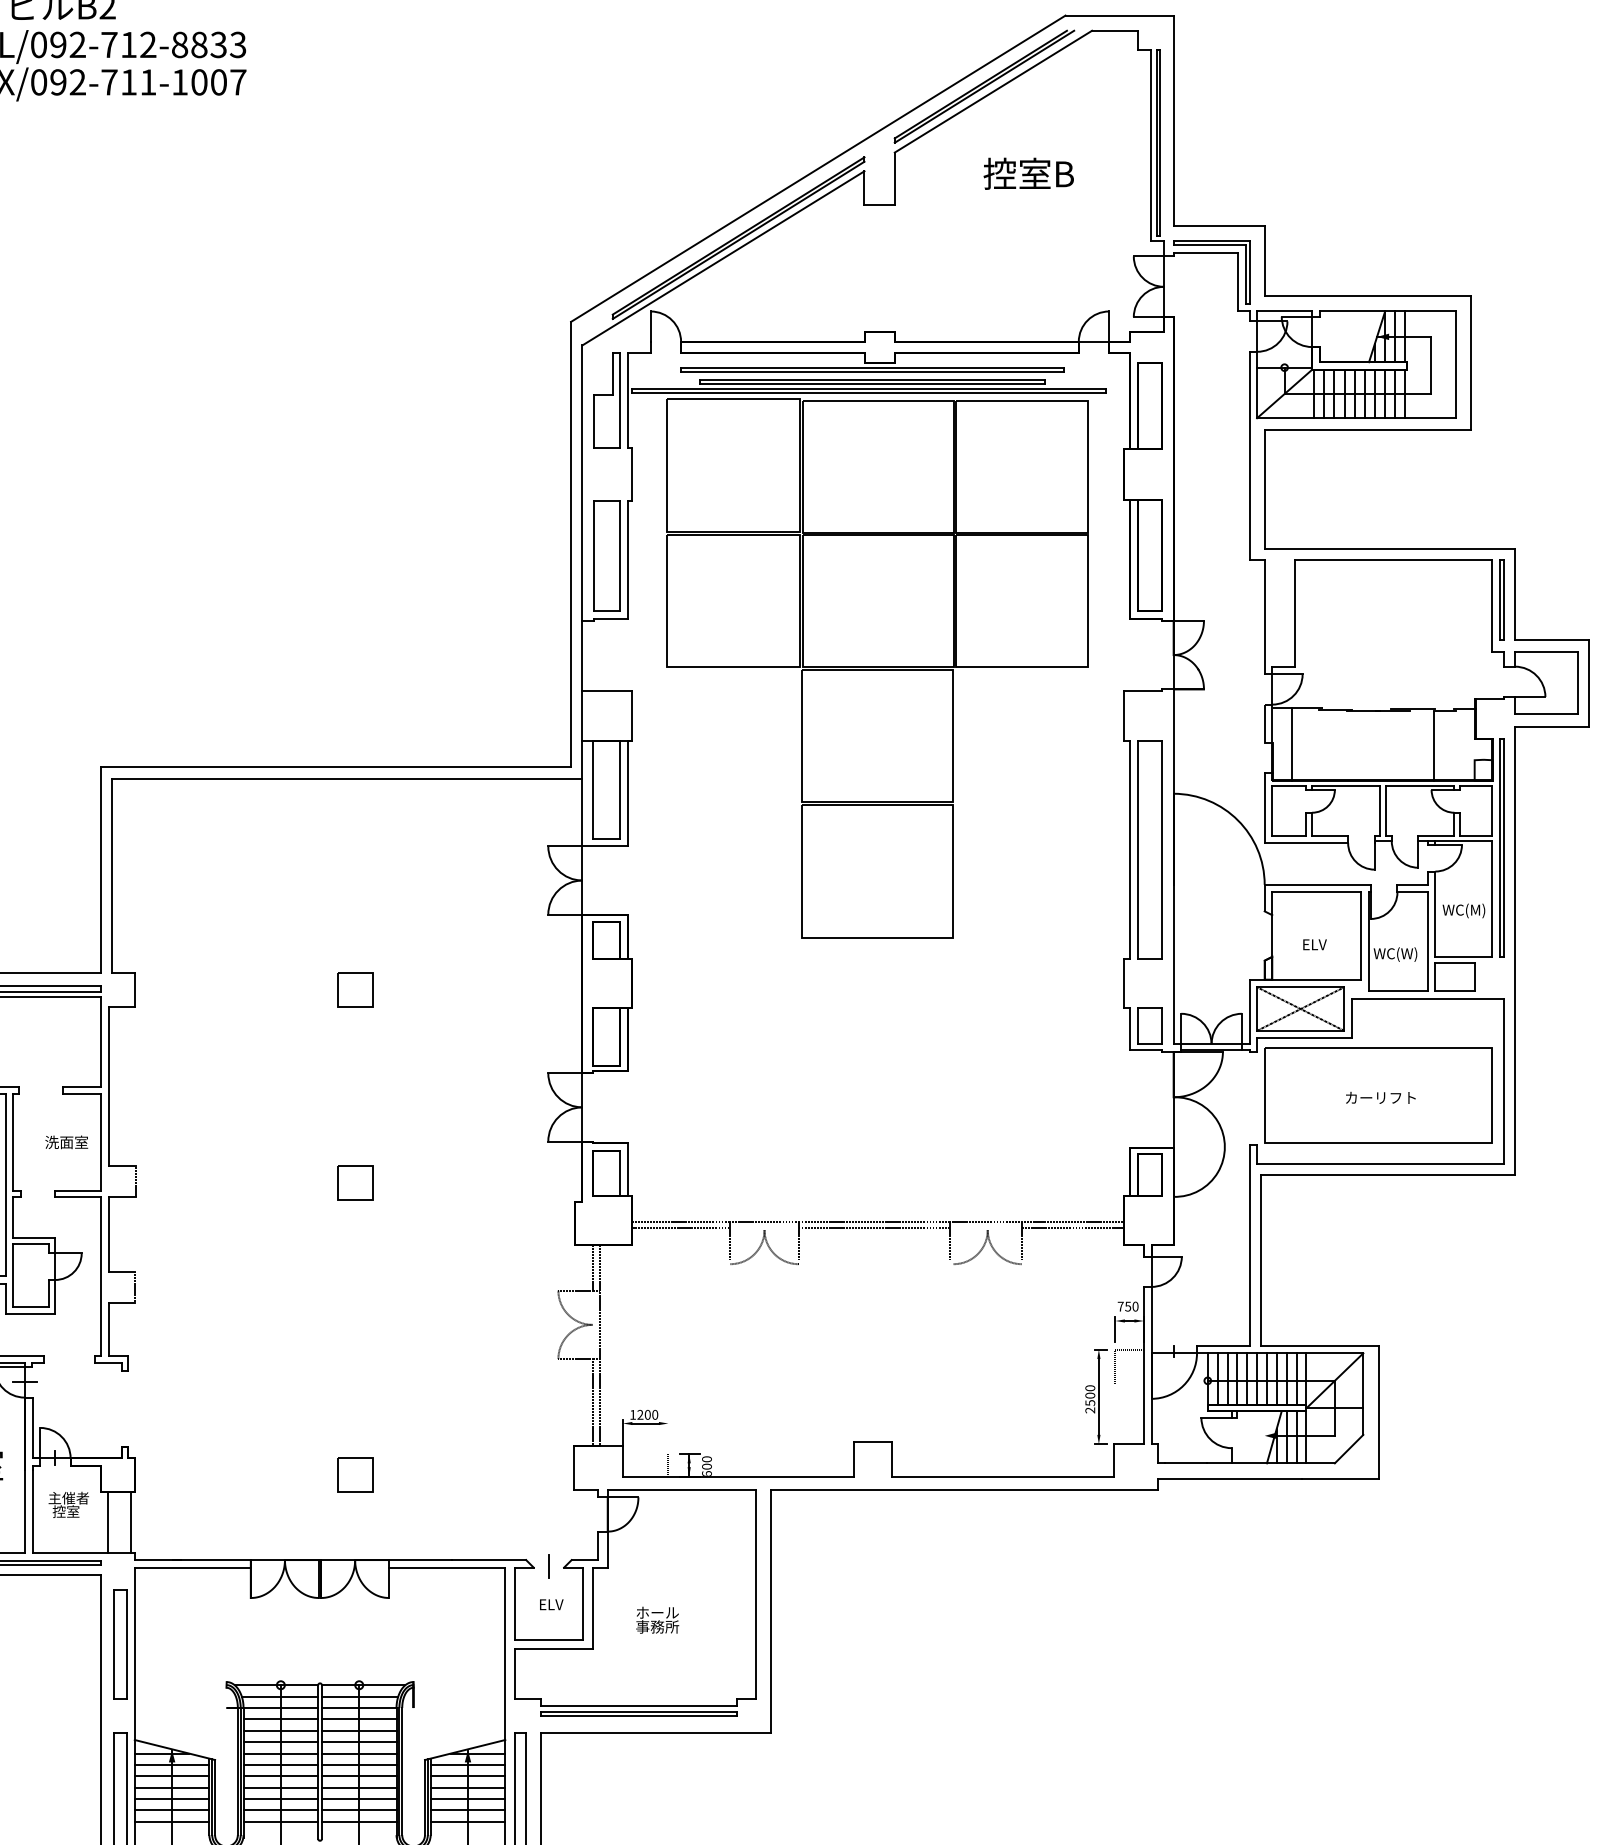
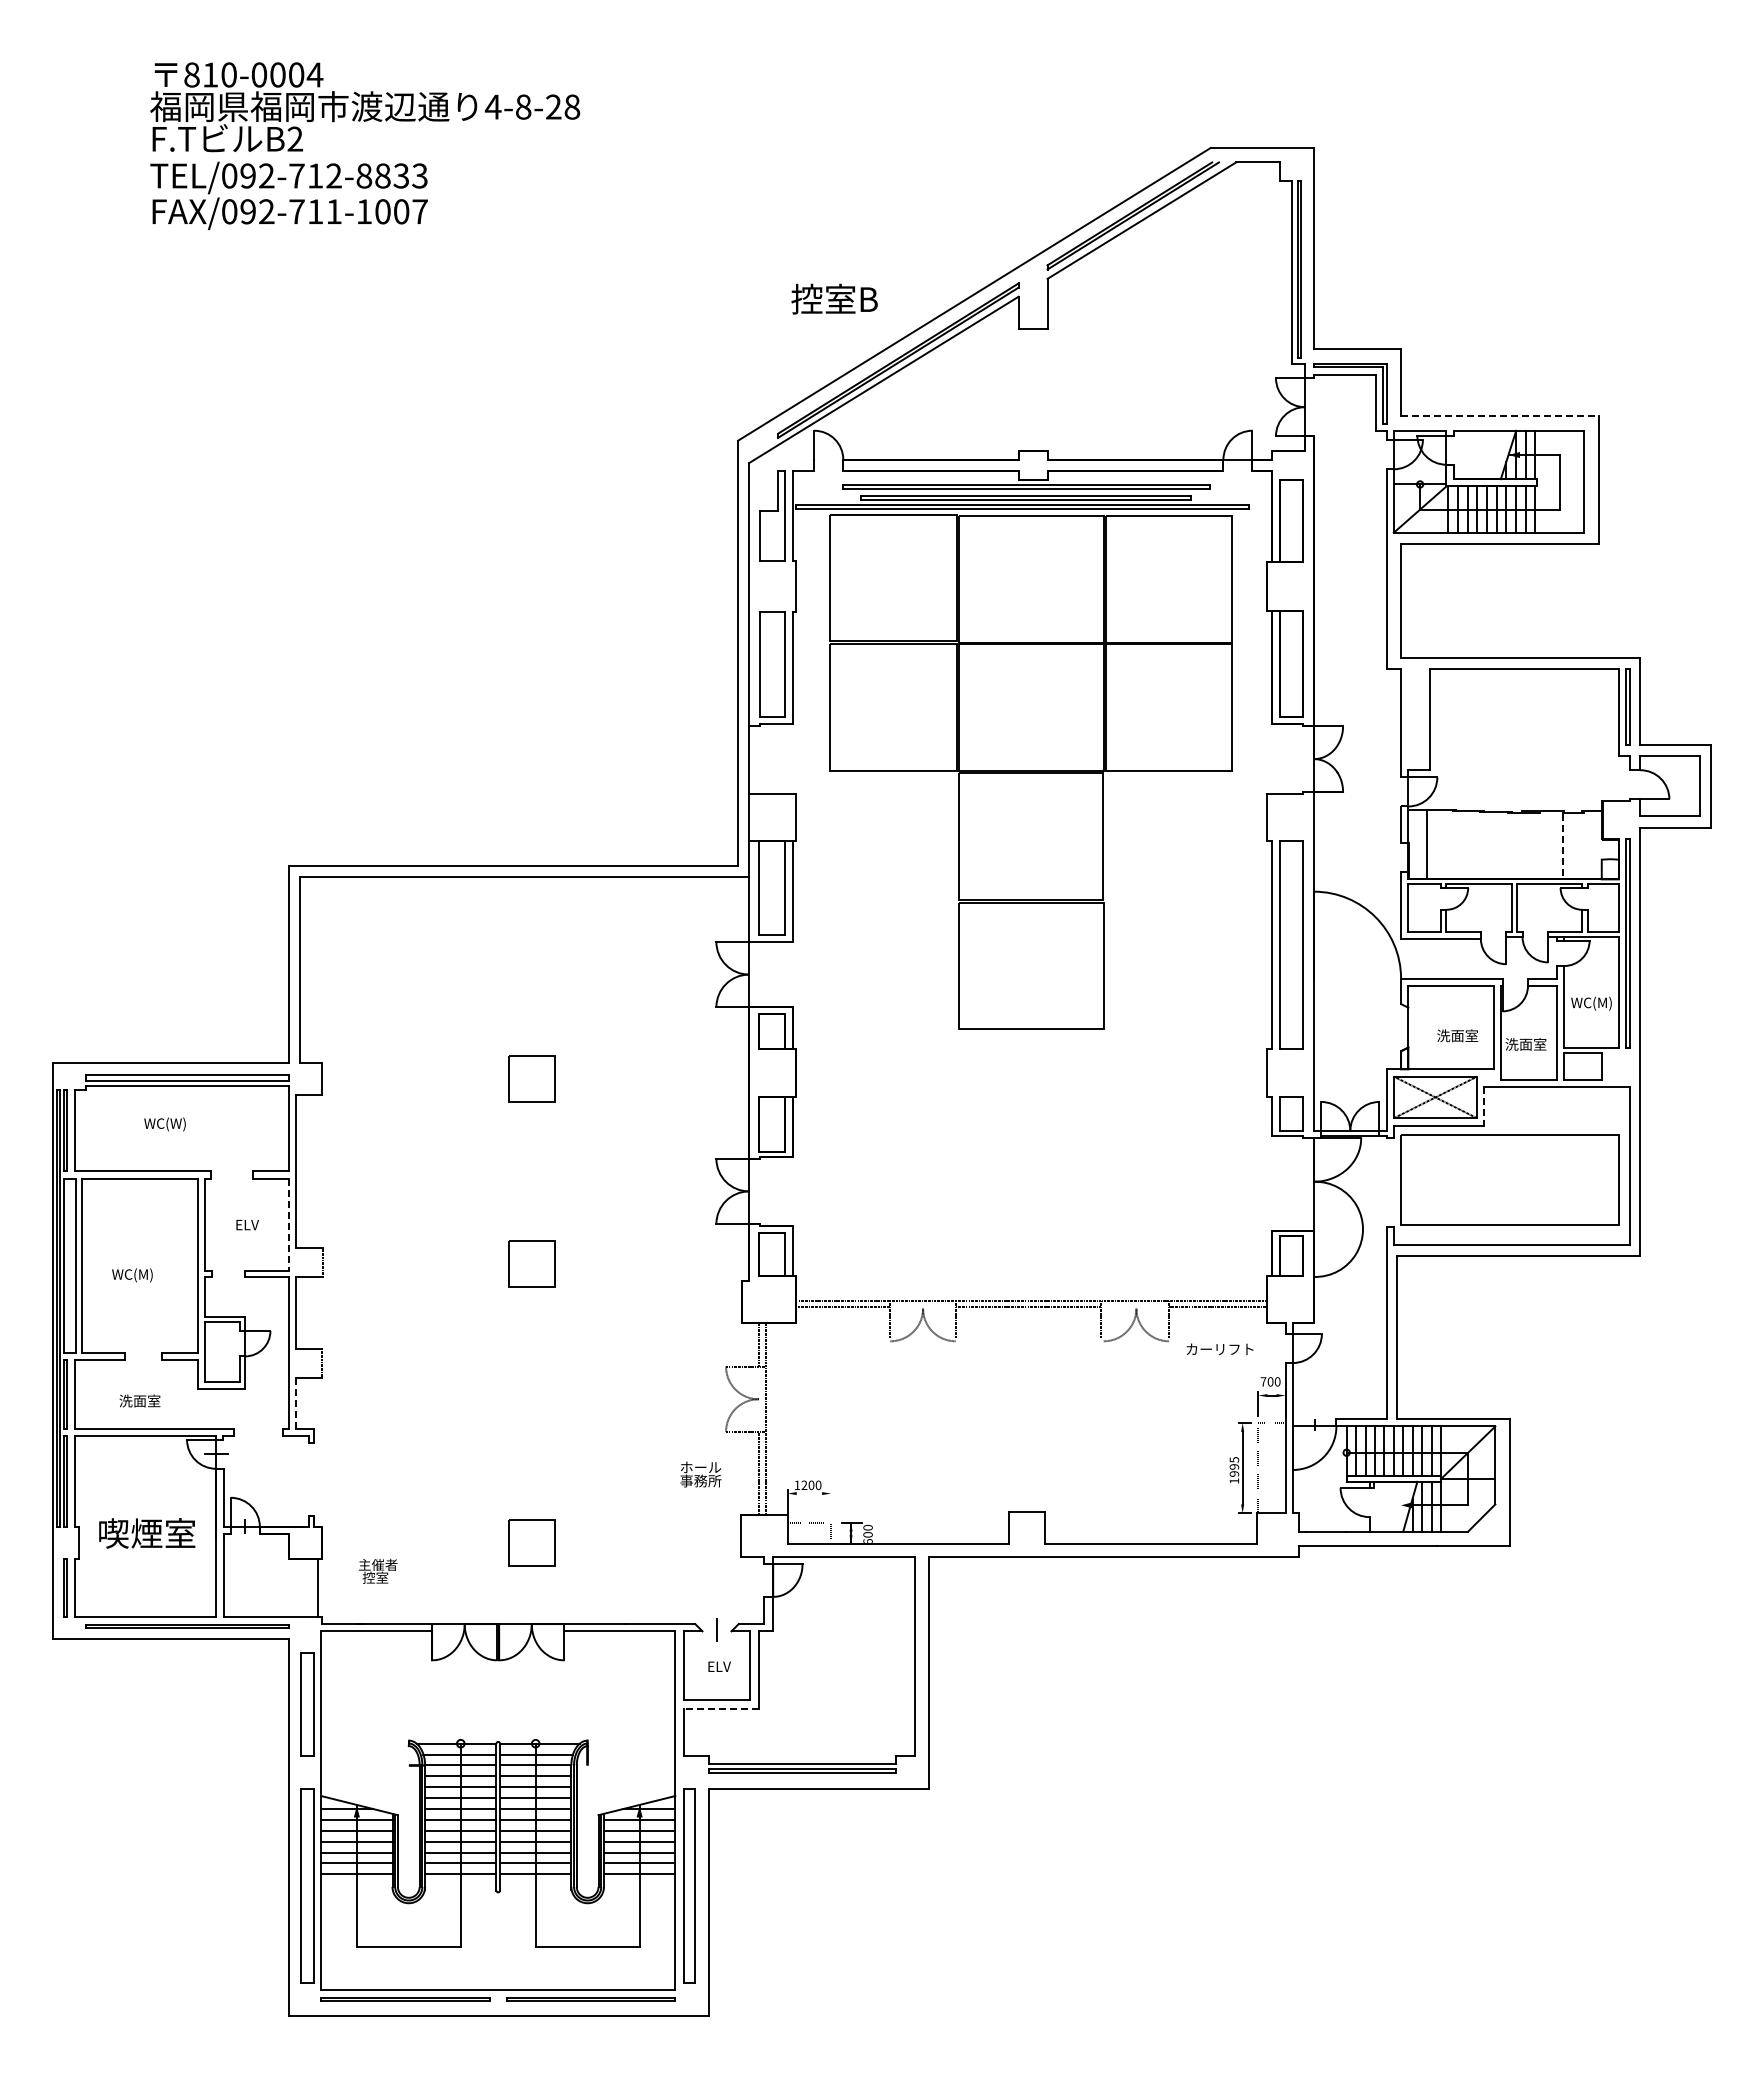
text: (1028, 173) -> (834, 298), moved
line: (1367, 296) -> (1499, 416), solid -> dashed
line: (1434, 746) -> (1563, 846), solid -> dashed
text: (1323, 944) -> (1457, 1035), ELV -> 洗面室
text: (1394, 954) -> (1525, 1045), WC(W) -> 洗面室
part: (354, 989) -> (531, 1078), size x1.4
line: (1351, 1019) -> (1484, 1107), solid -> dashed
text: (1380, 1098) -> (1219, 1349), moved
text: (66, 1141) -> (255, 1224), 洗面室 -> ELV
line: (100, 1143) -> (288, 1225), solid -> dashed
part: (354, 1182) -> (531, 1263), size x1.4
text: (1128, 1306) -> (1270, 1381), 750 -> 700
line: (108, 1330) -> (296, 1404), solid -> dashed
text: (1090, 1399) -> (1234, 1470), 2500 -> 1995
line: (645, 1423) -> (809, 1493), removed
part: (354, 1474) -> (531, 1542), size x1.4
text: (69, 1504) -> (378, 1570), moved
line: (107, 1522) -> (295, 1588), removed
text: (657, 1620) -> (700, 1474), moved
line: (553, 1649) -> (721, 1709), solid -> dashed

